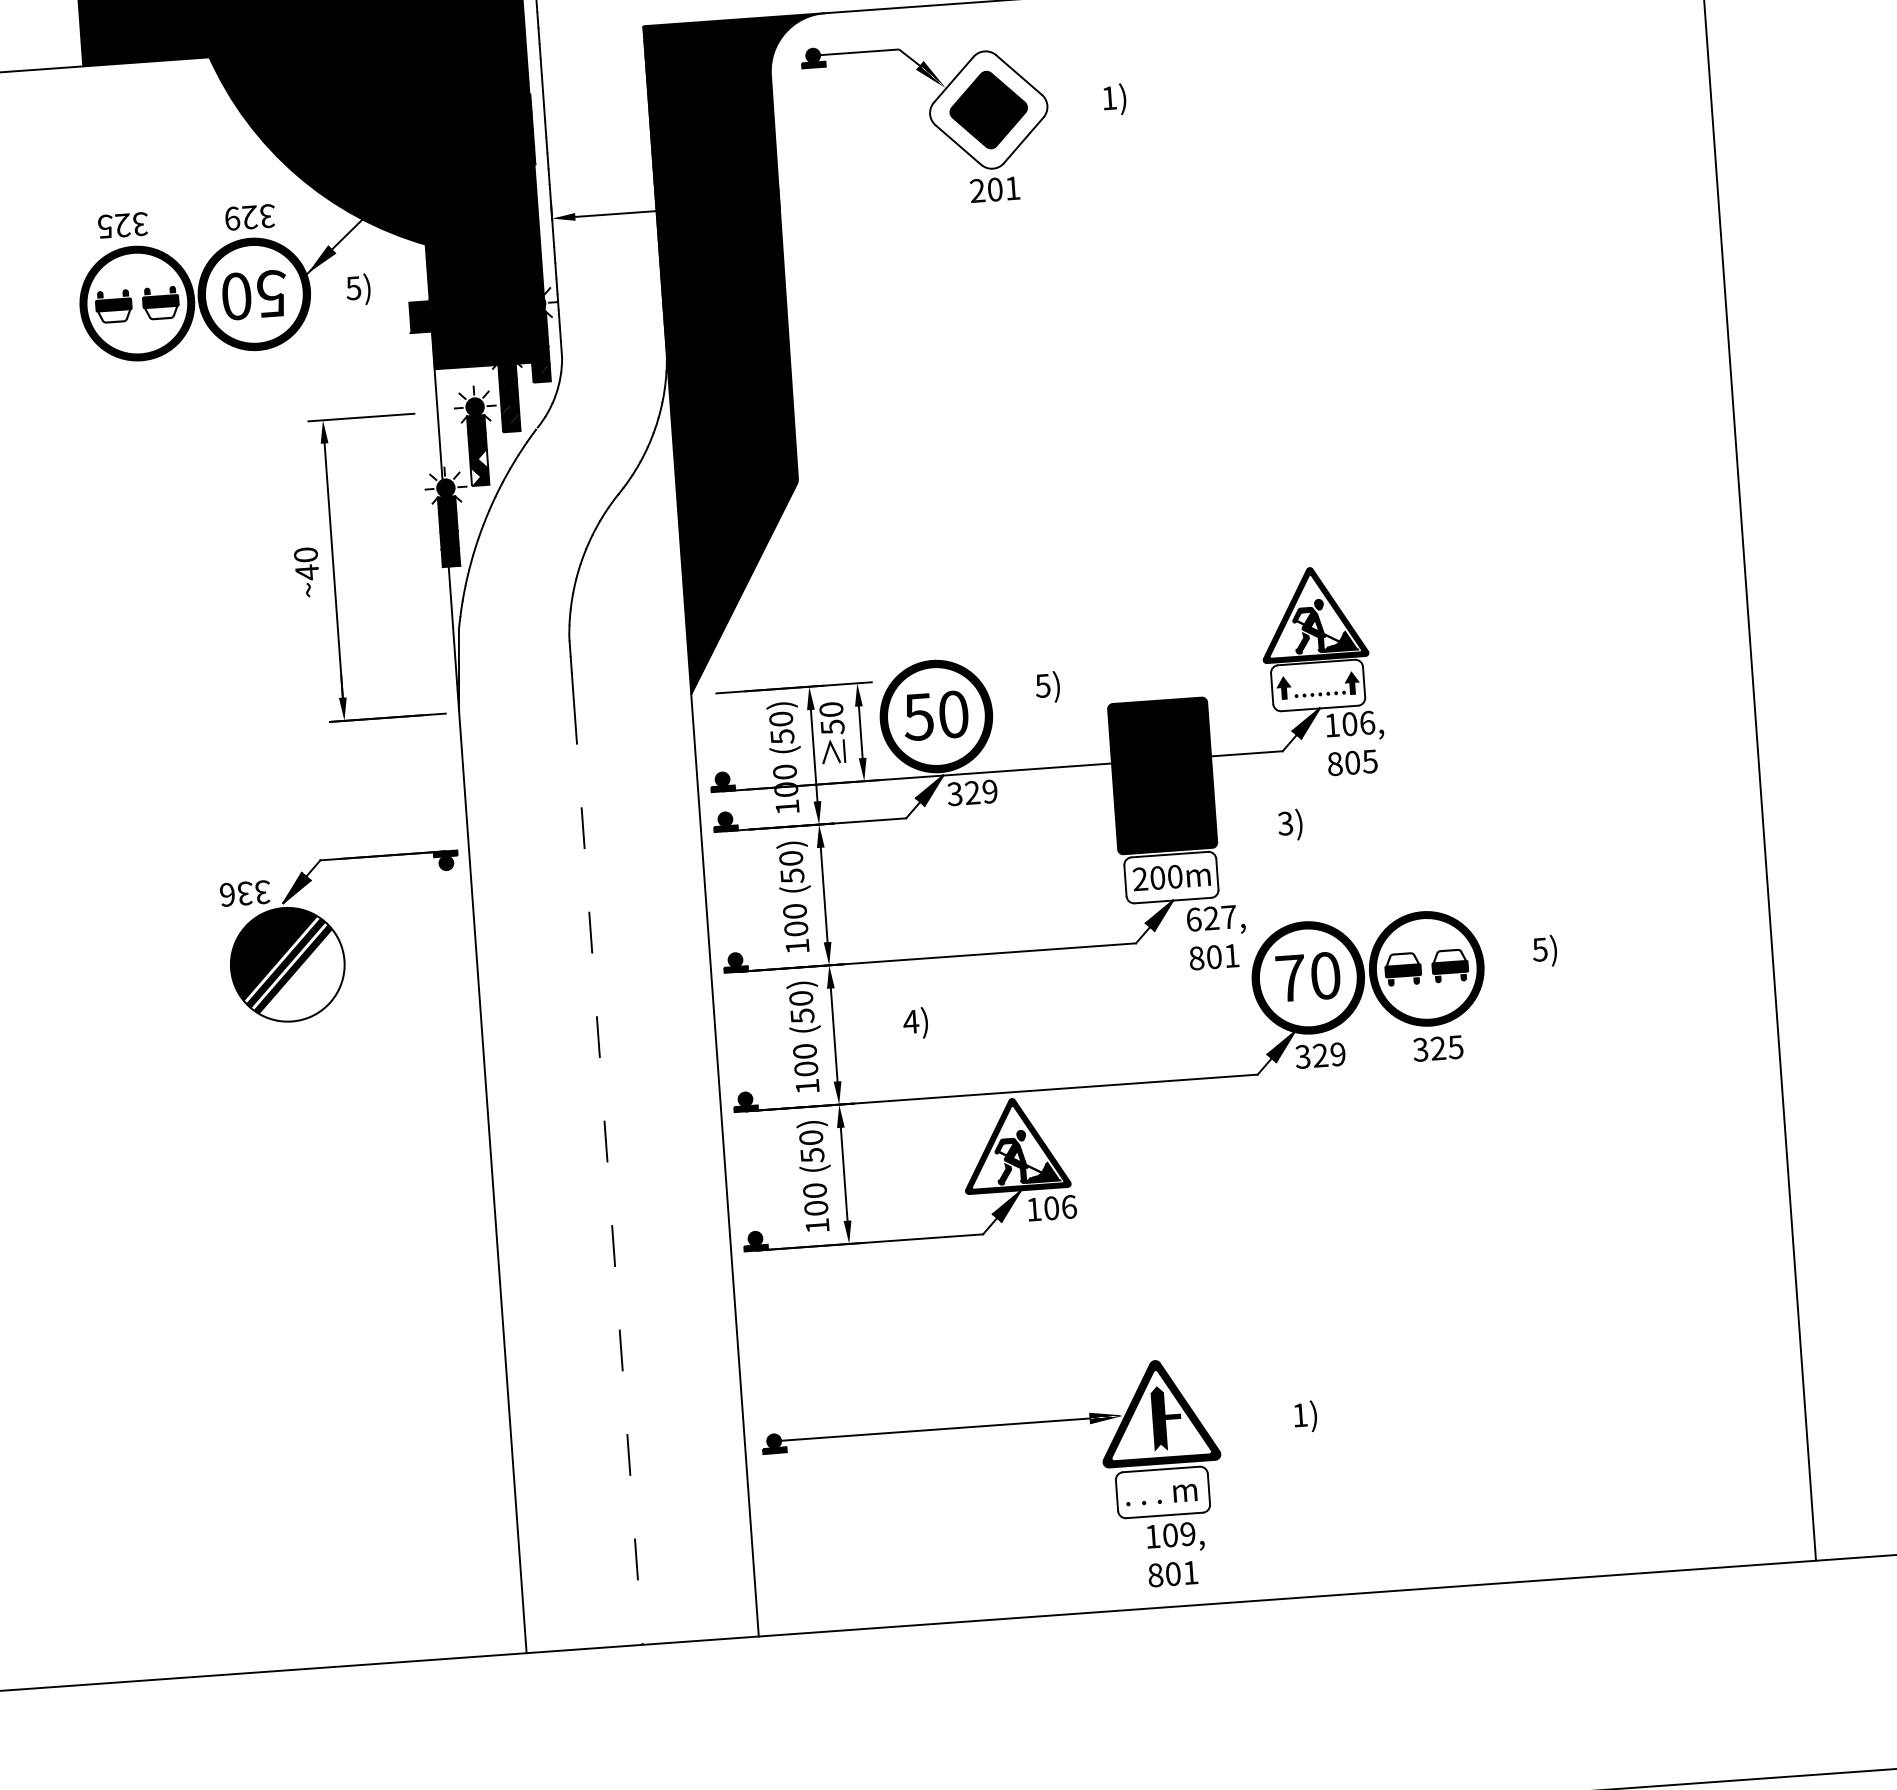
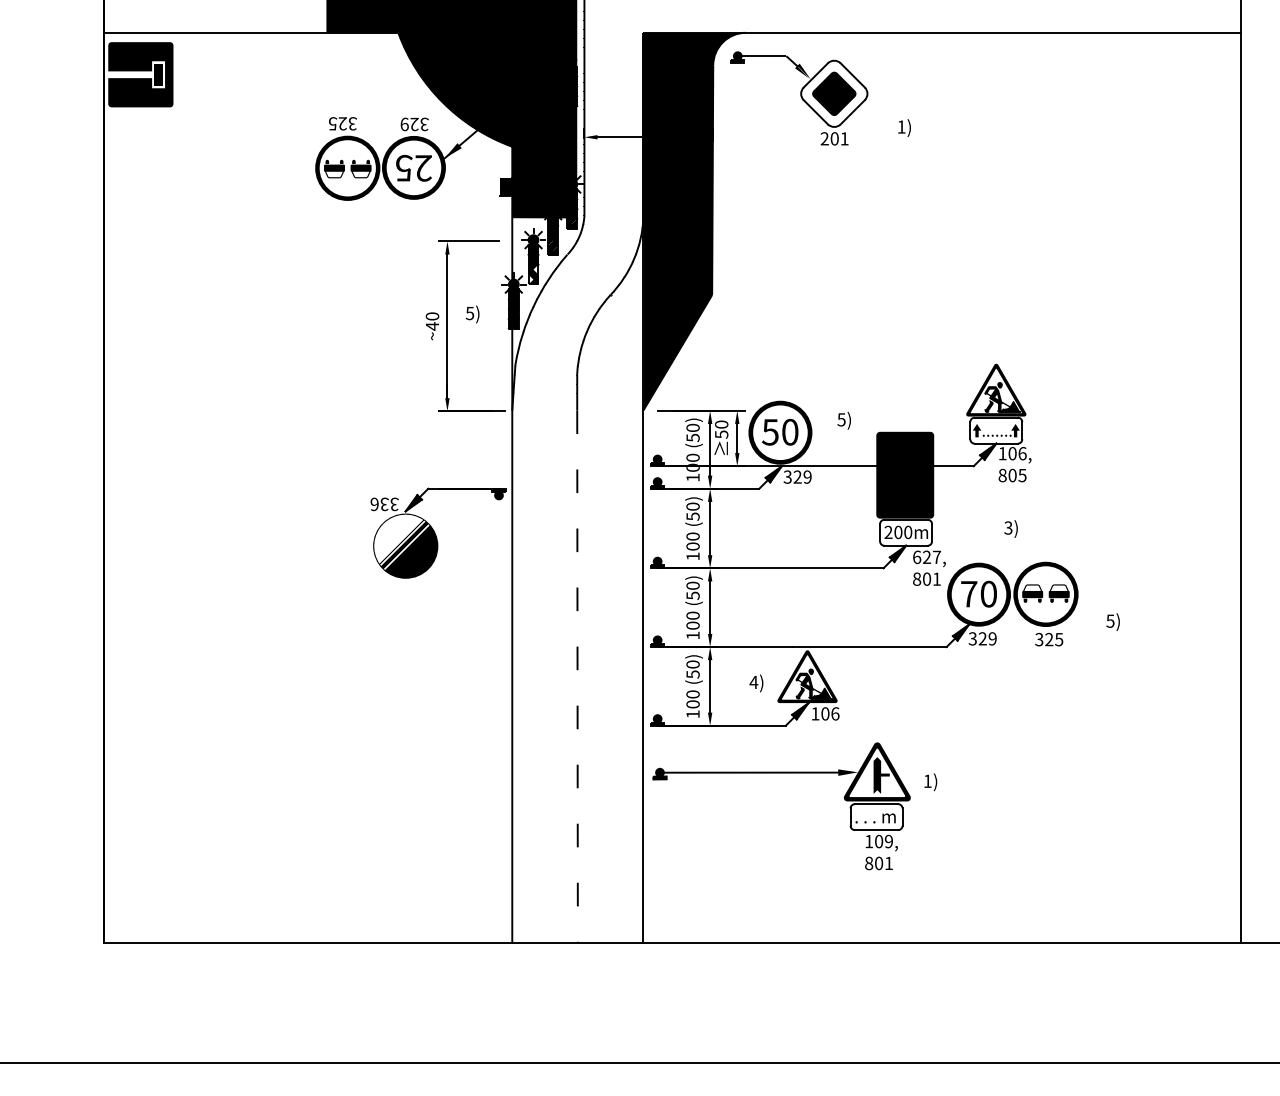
text: (1114, 98) -> (904, 127), moved
text: (358, 289) -> (472, 314), moved
text: (255, 293) -> (414, 167), 50 -> 25
text: (1289, 824) -> (1010, 528), moved
text: (1543, 950) -> (1112, 621), moved
text: (915, 1023) -> (756, 683), moved
text: (1305, 1417) -> (930, 782), moved
part: (989, 1427) -> (781, 773), moved

